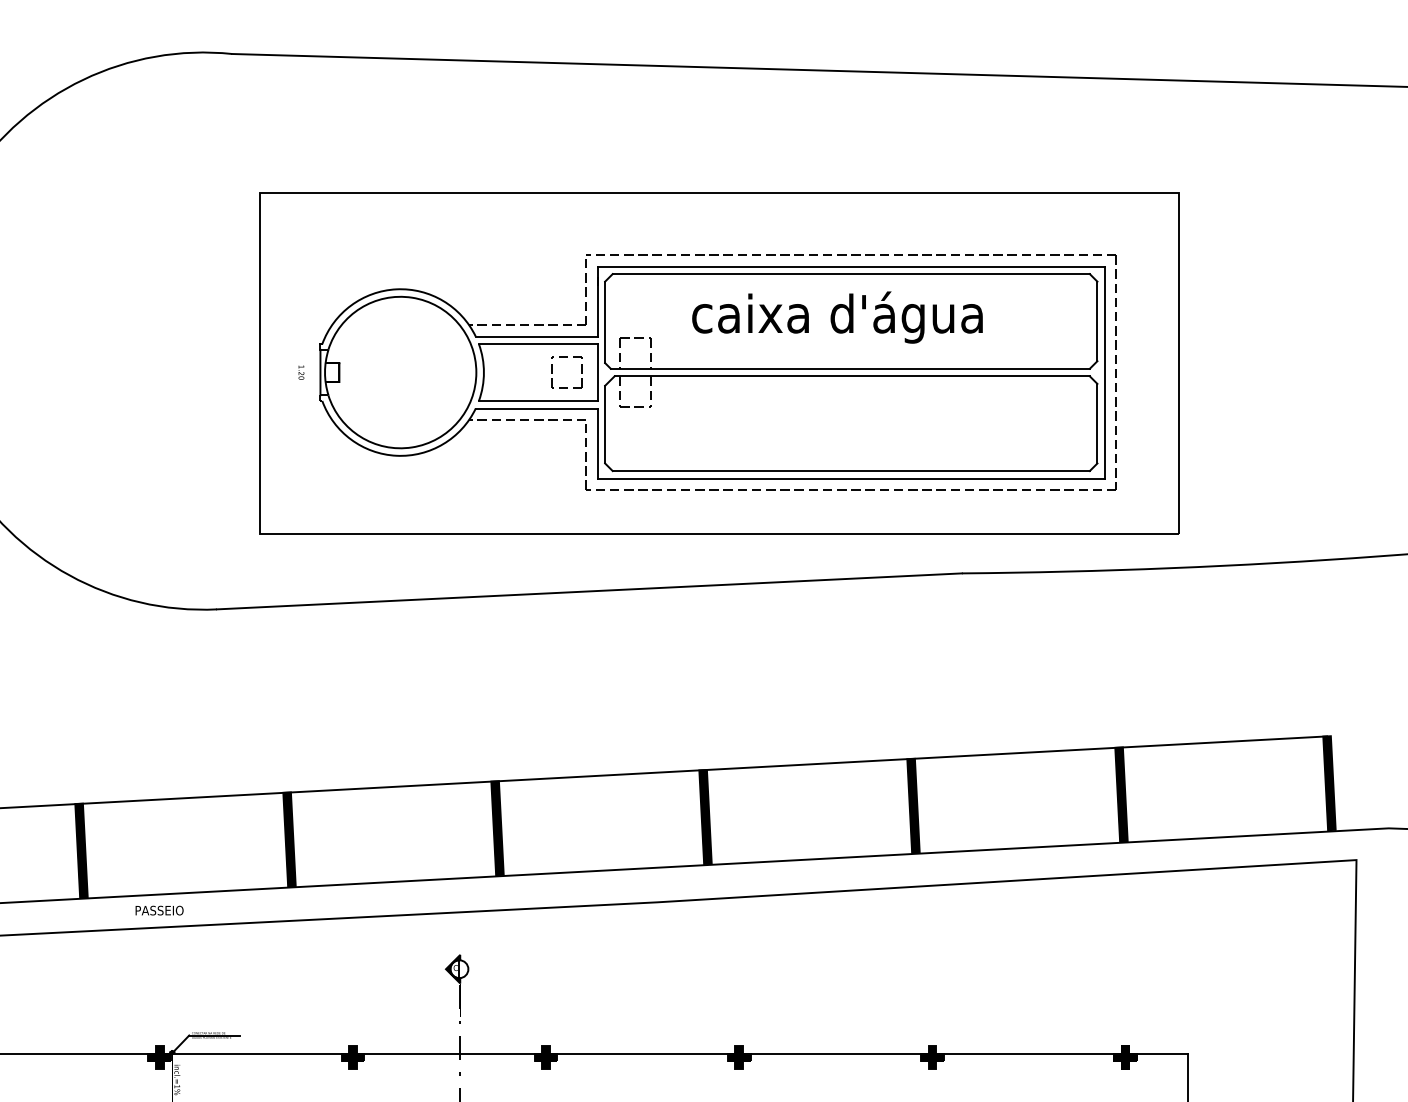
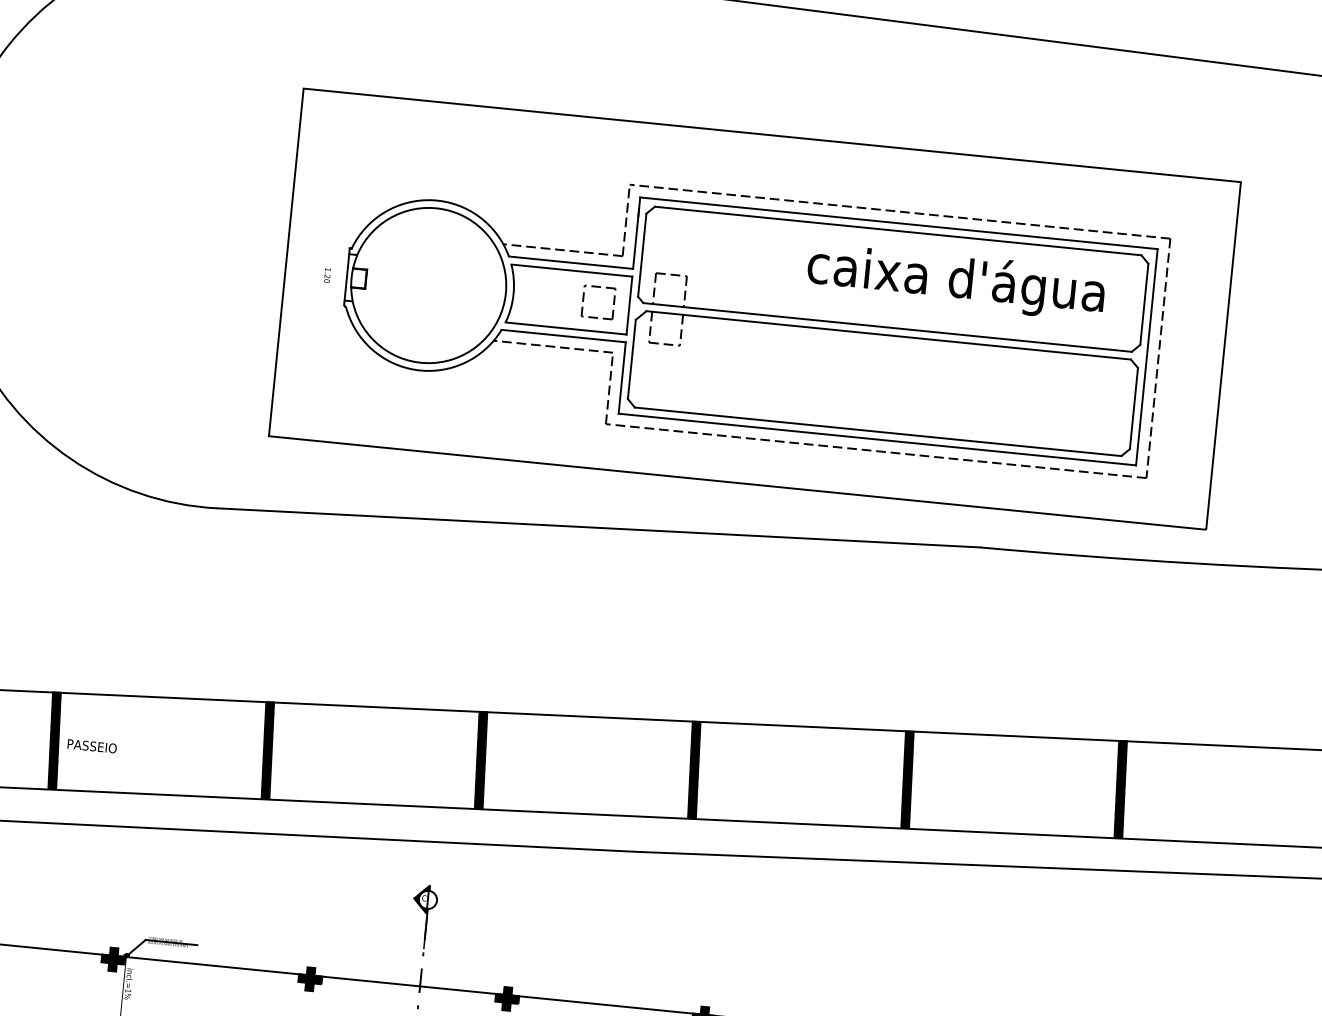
text: (837, 317) -> (956, 281), moved
text: (159, 910) -> (92, 746), moved

